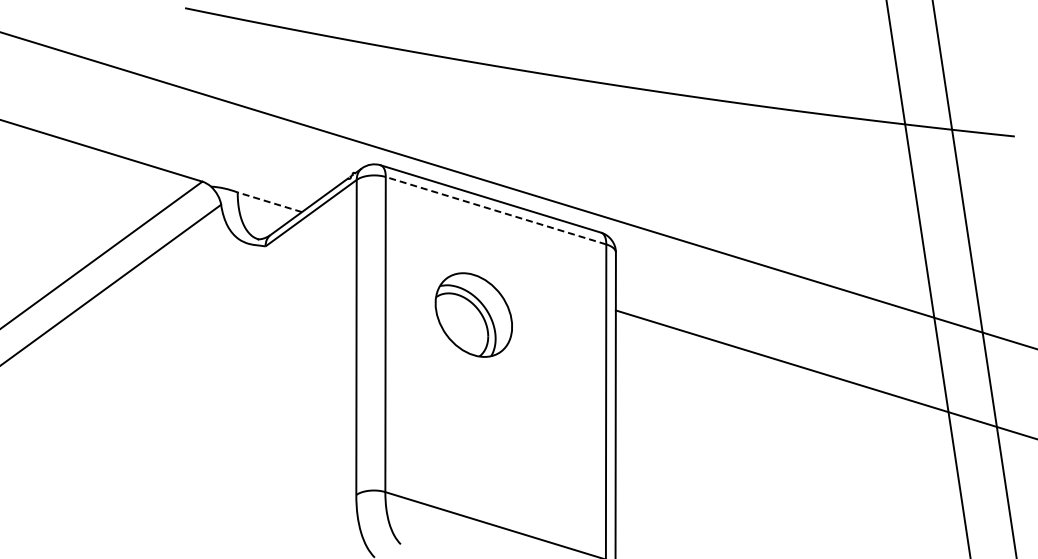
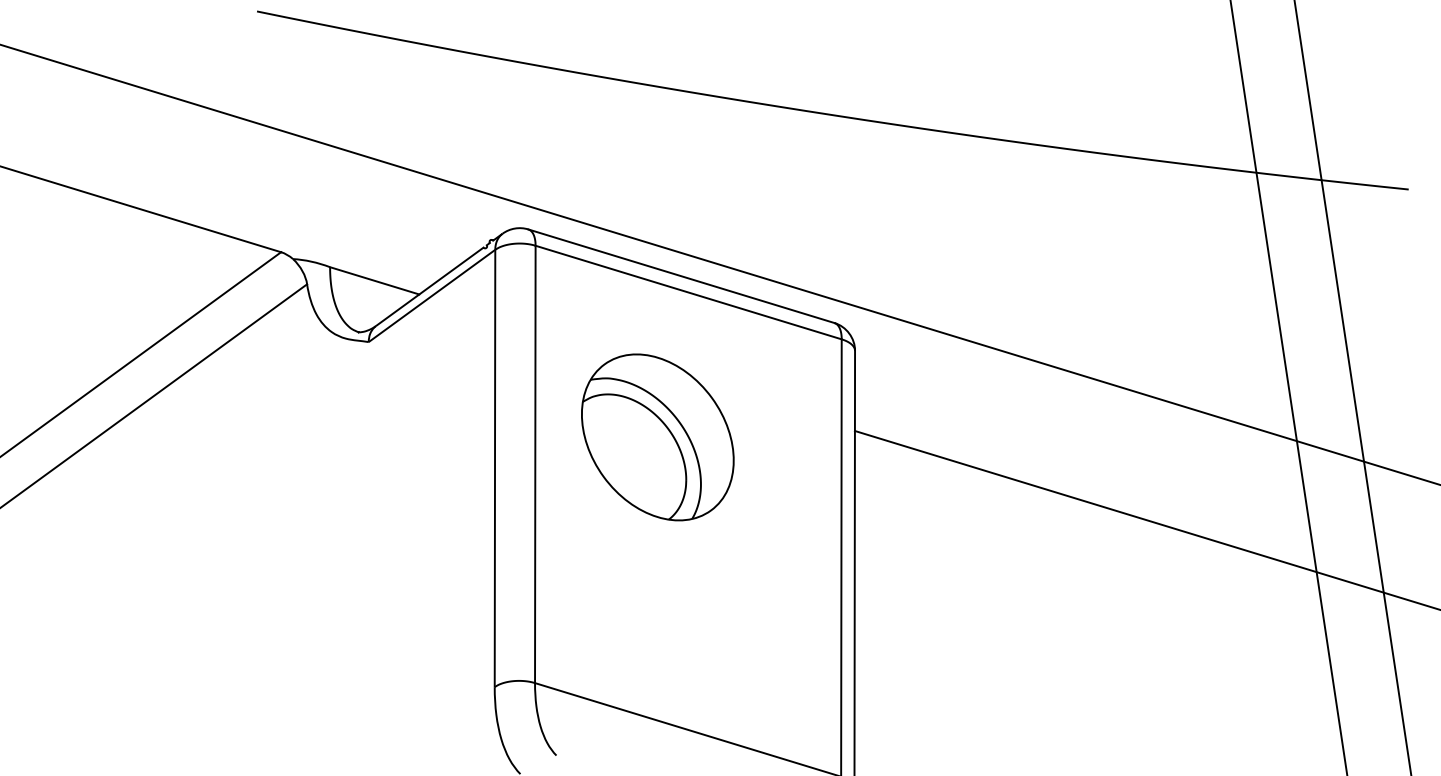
line: (269, 202) -> (374, 281), dashed -> solid
line: (495, 210) -> (687, 292), dashed -> solid
part: (473, 314) -> (657, 436), size x1.43

